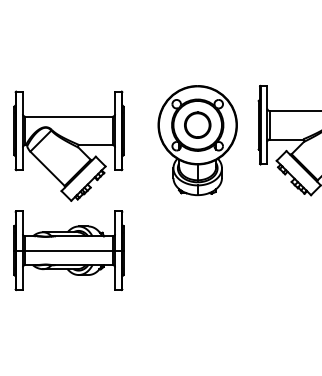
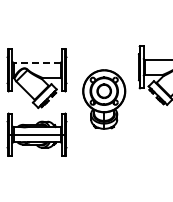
line: (69, 116) -> (37, 62), solid -> dashed
part: (198, 140) -> (104, 99), moved

